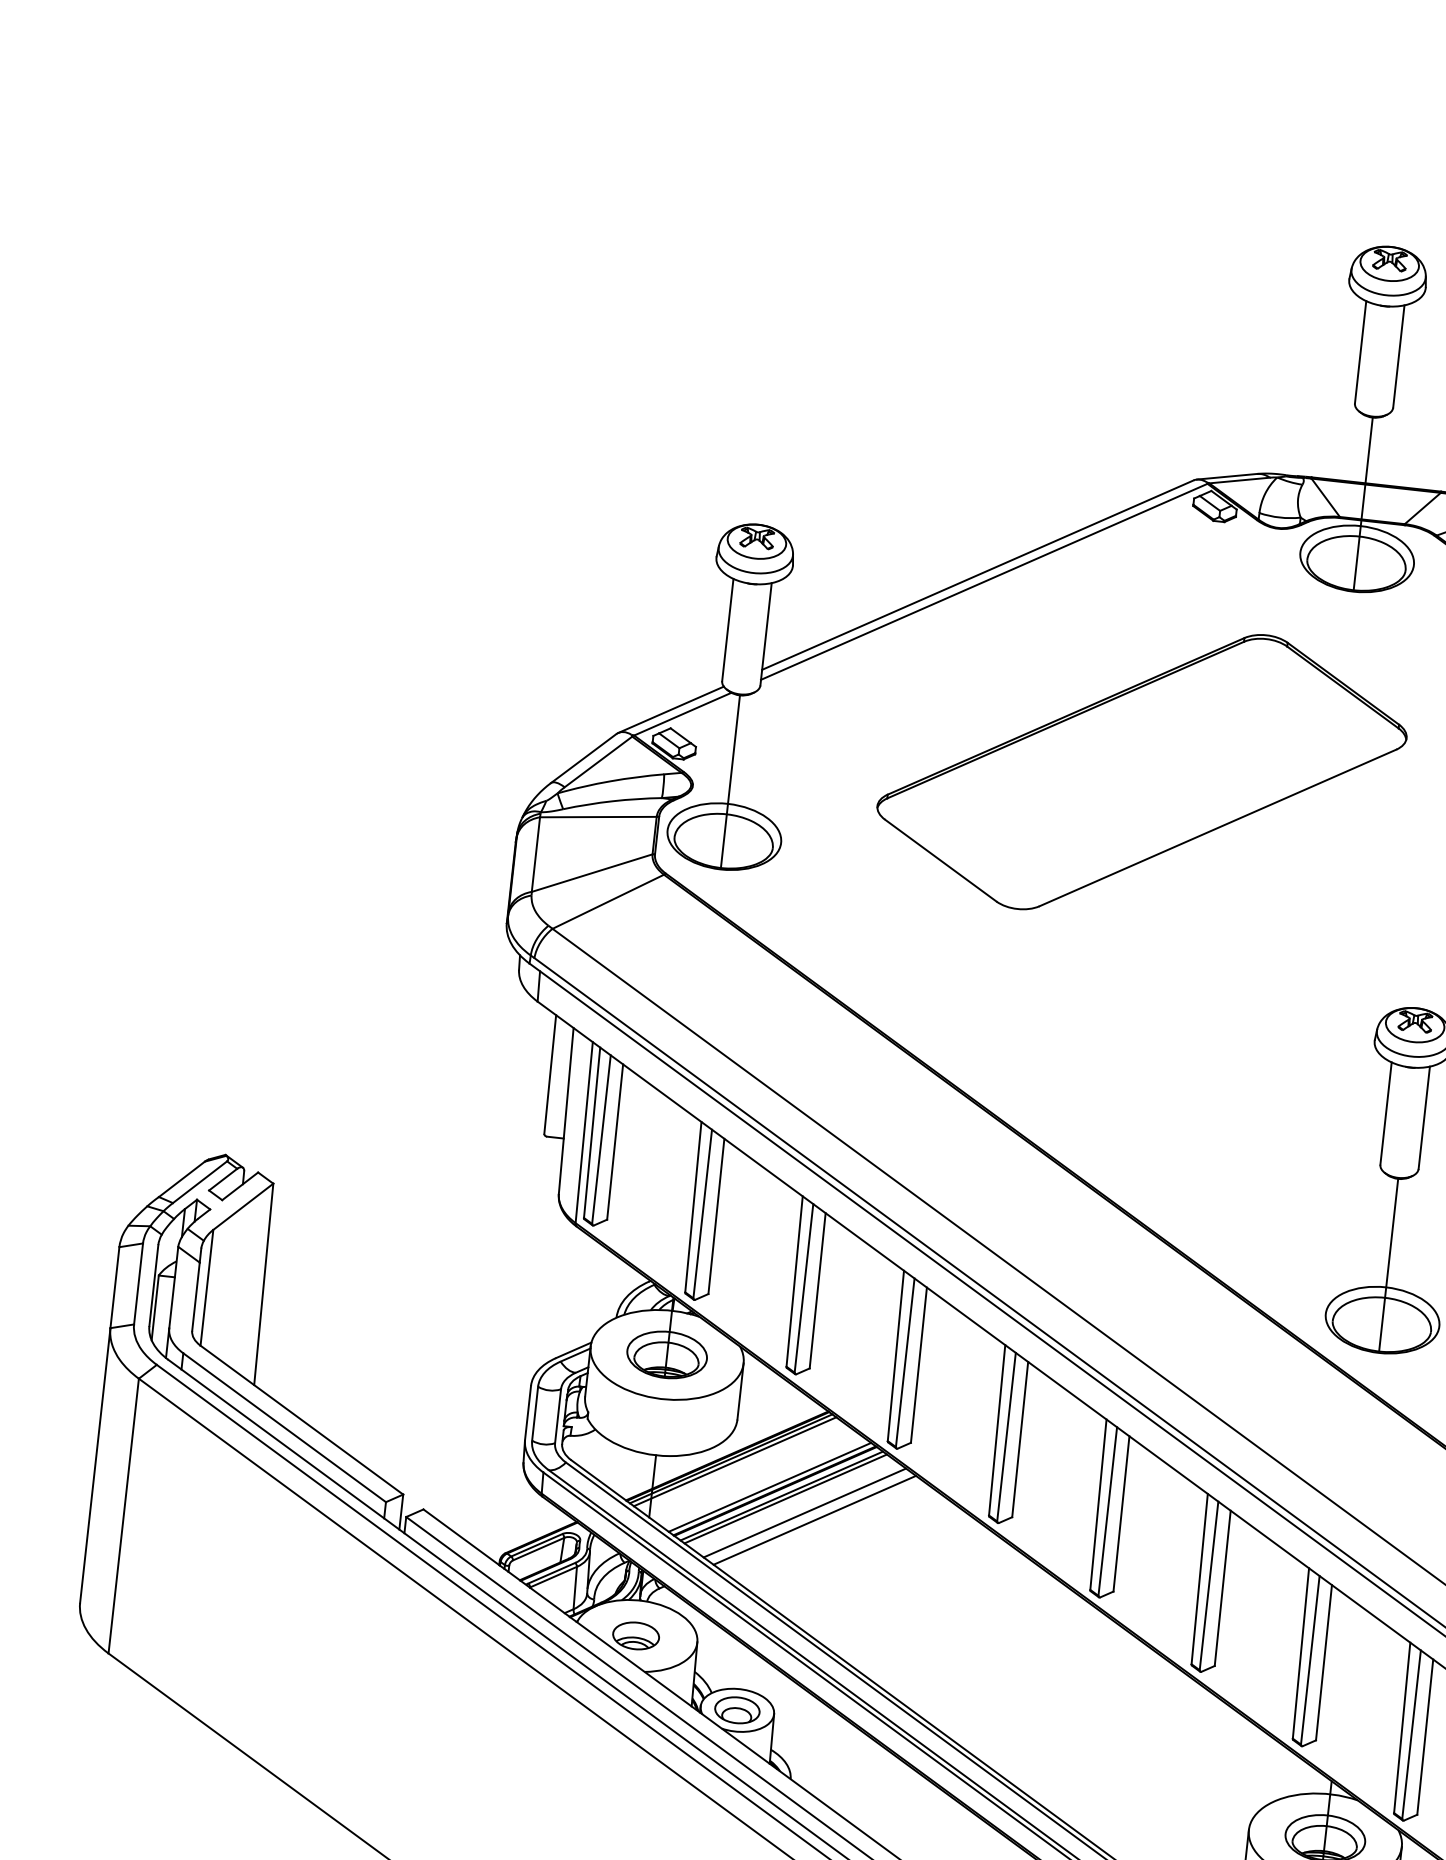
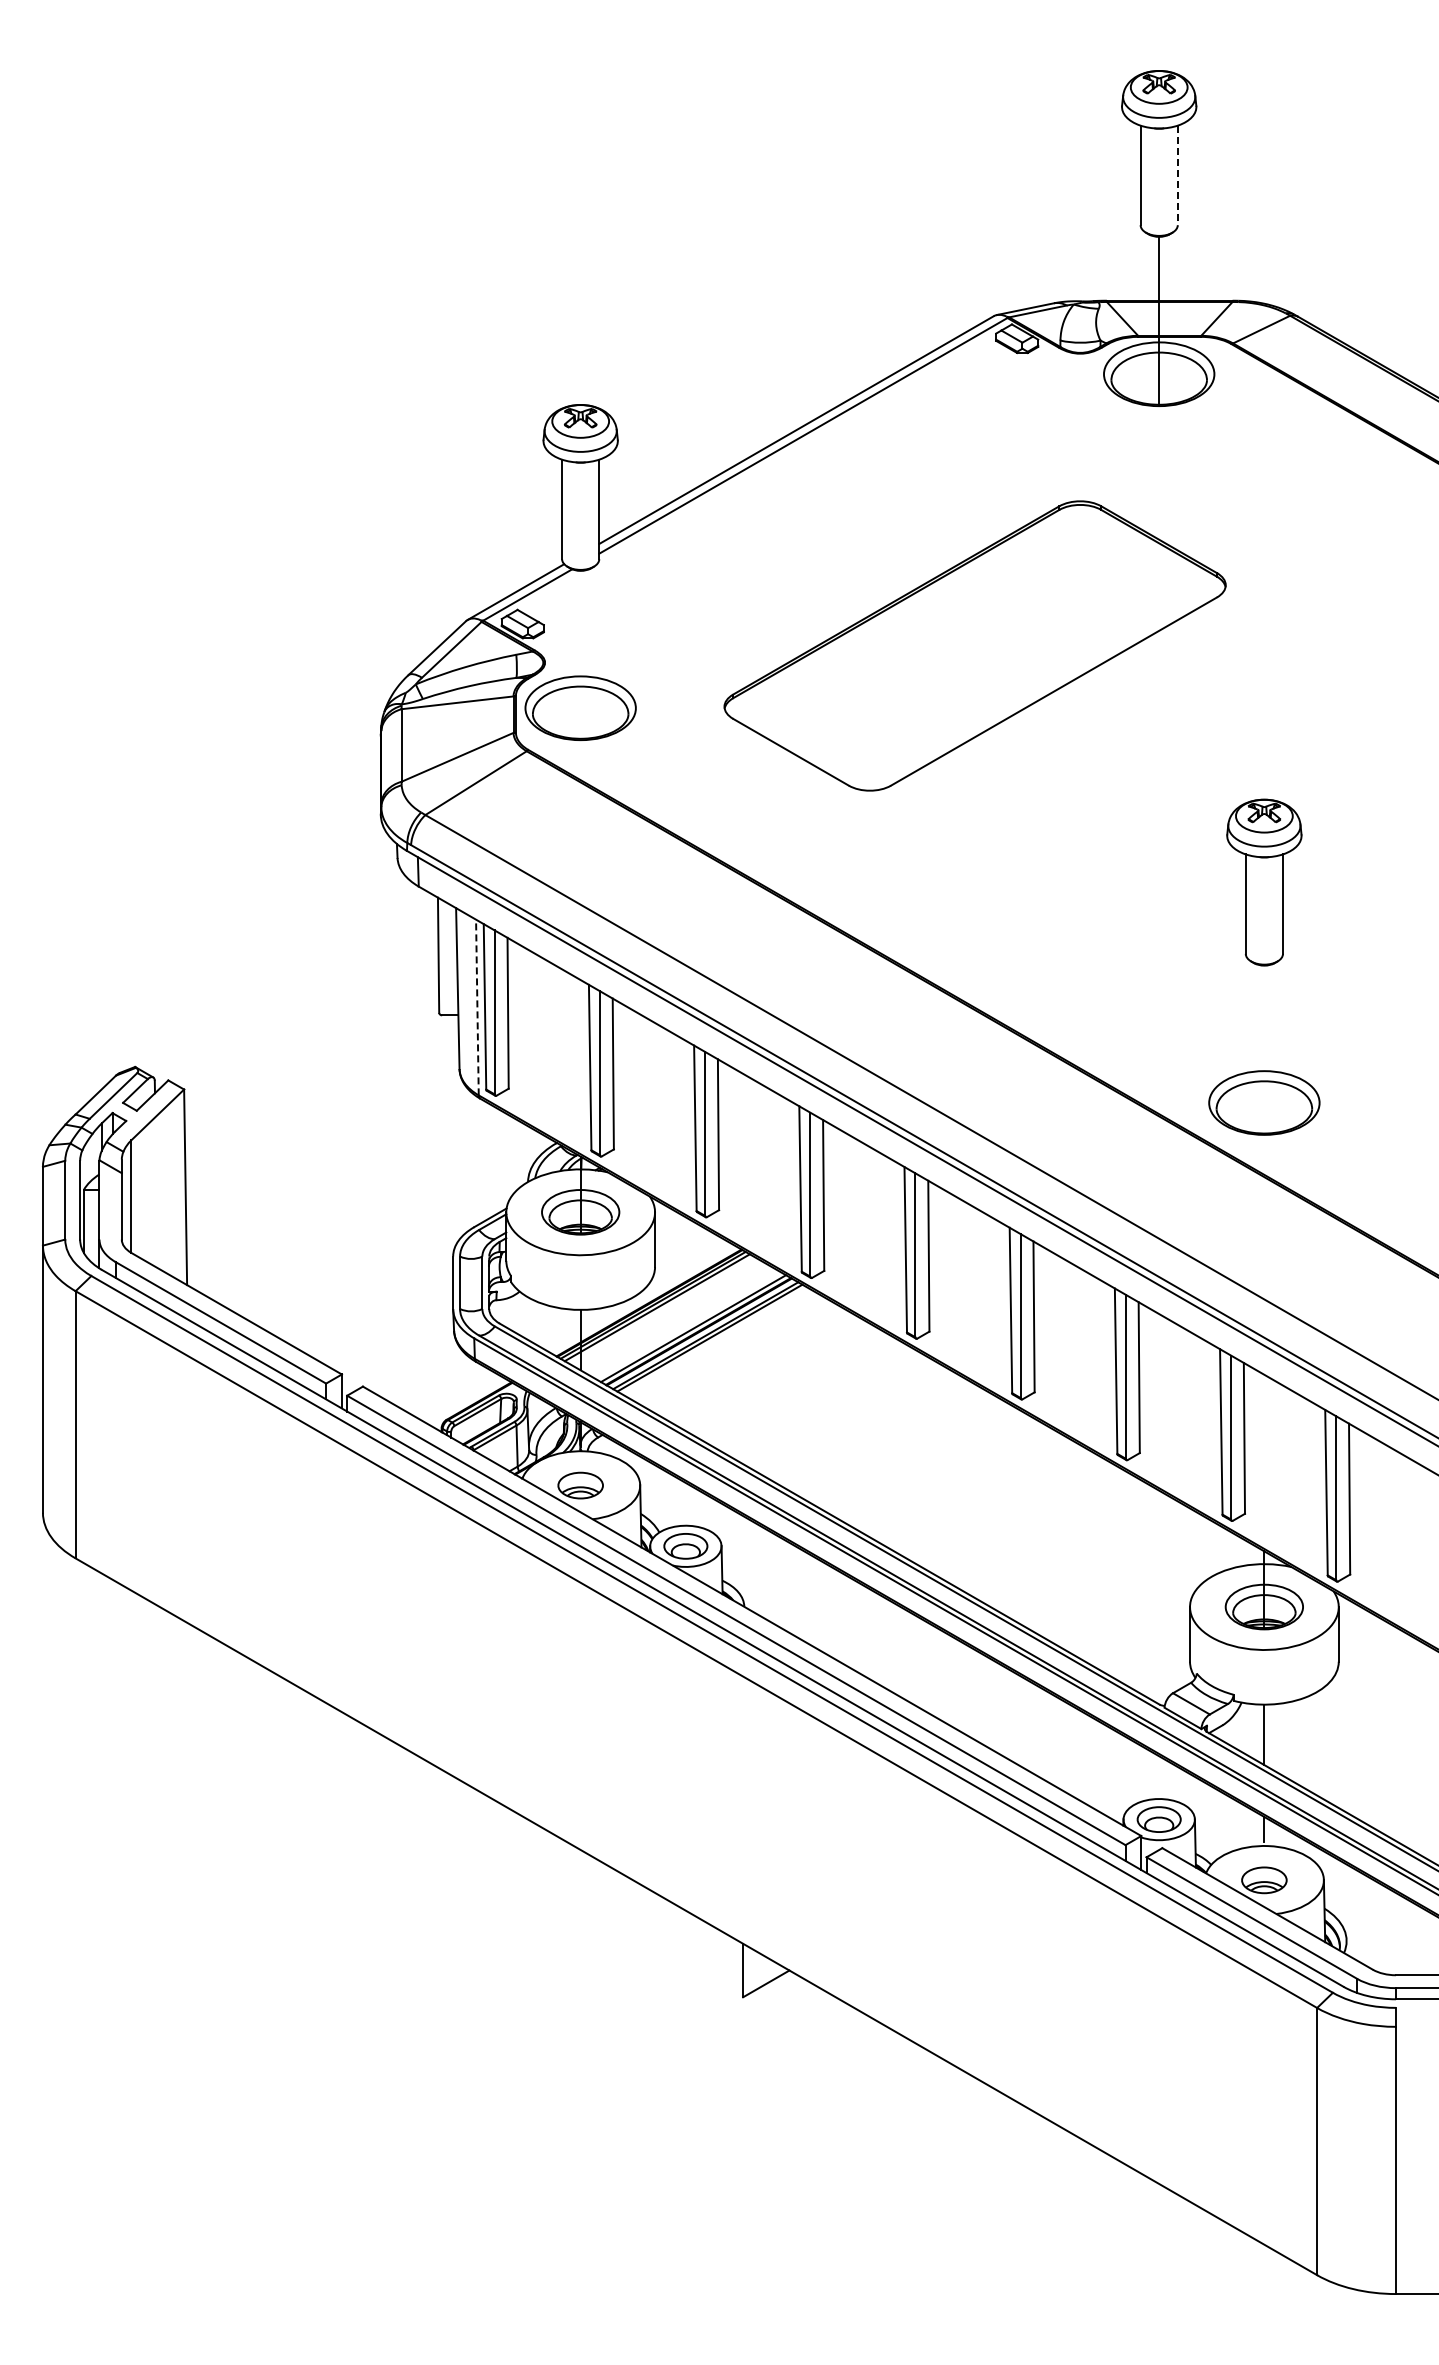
line: (1398, 356) -> (1177, 175), solid -> dashed
part: (1141, 771) -> (974, 645), moved
line: (730, 781) -> (580, 654), removed
line: (584, 1132) -> (477, 1007), solid -> dashed
line: (1388, 1265) -> (1264, 1049), removed
line: (804, 1512) -> (729, 1349), removed
line: (814, 1520) -> (739, 1355), removed

